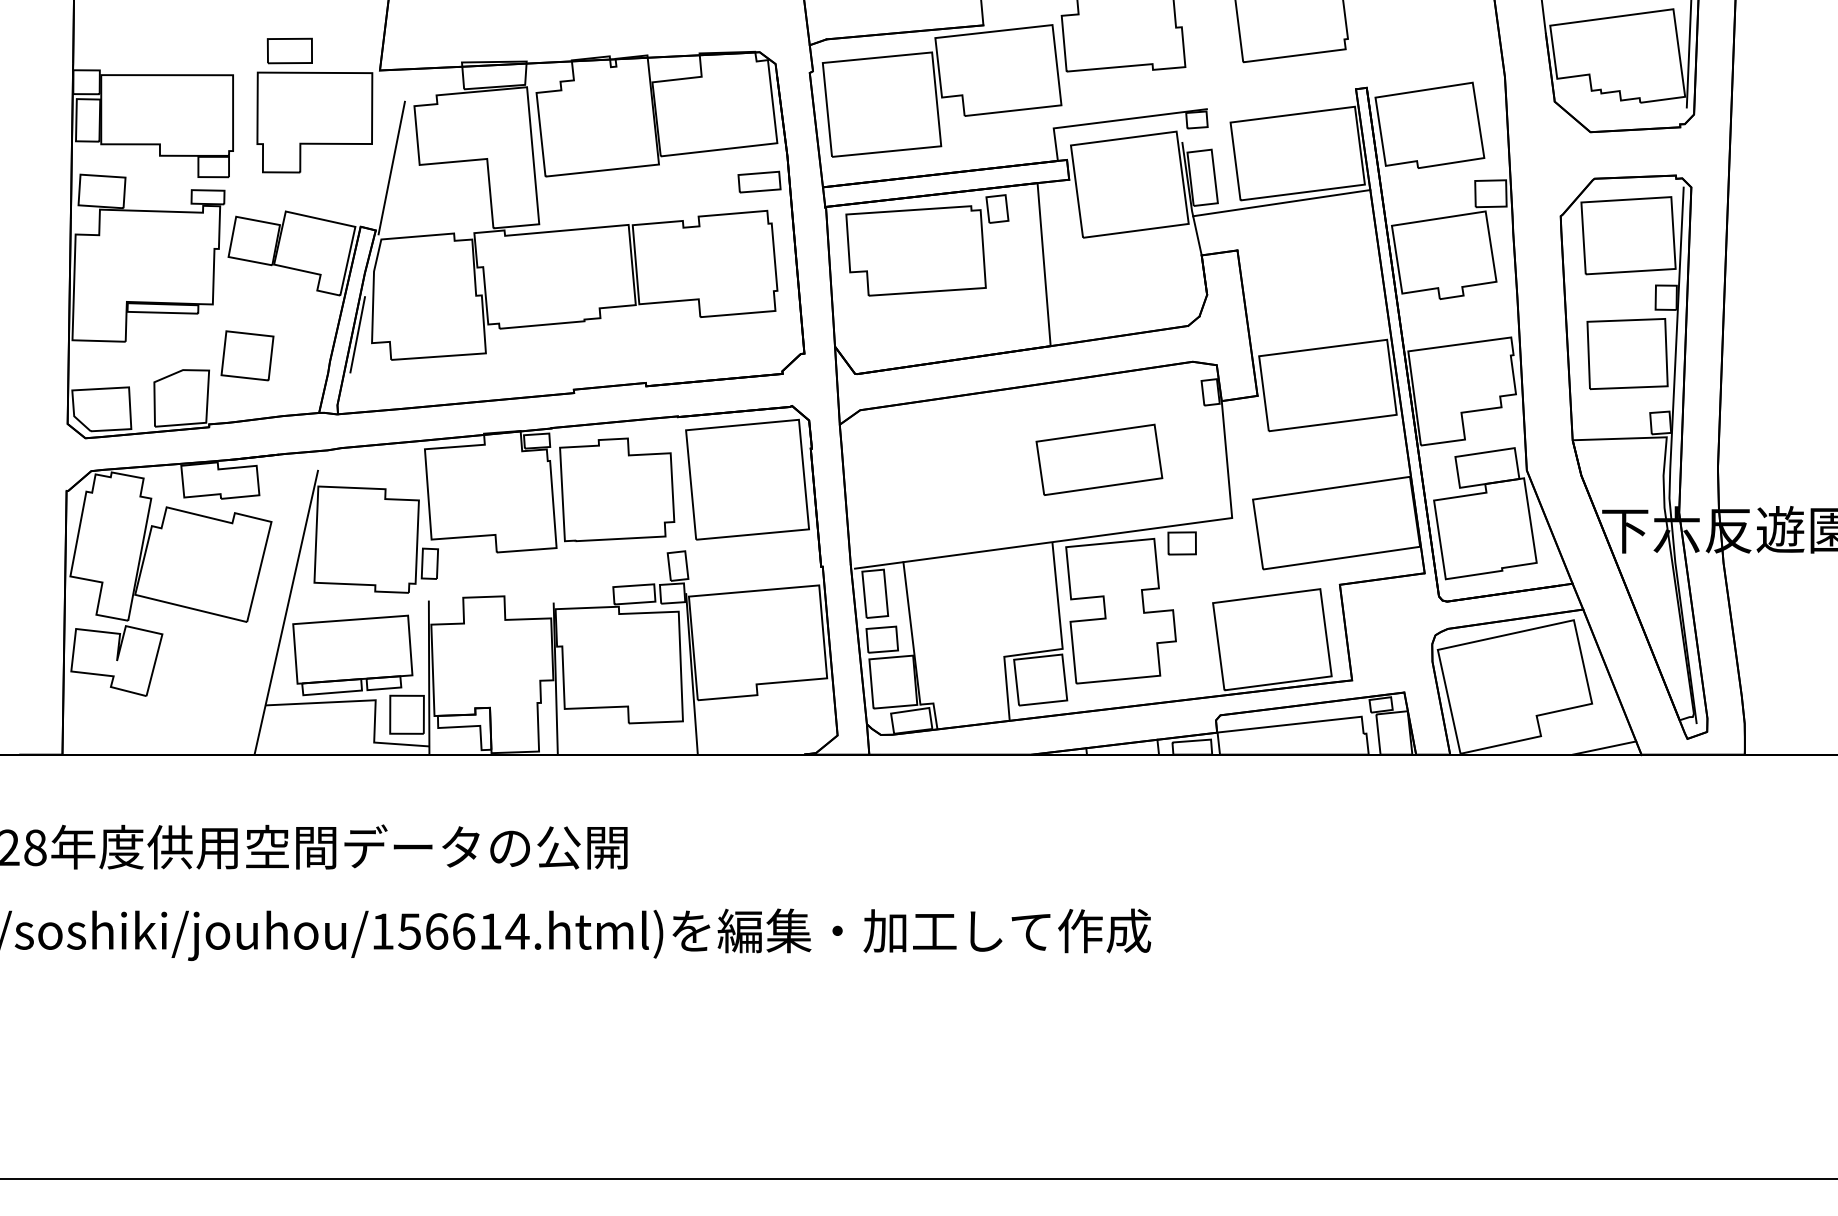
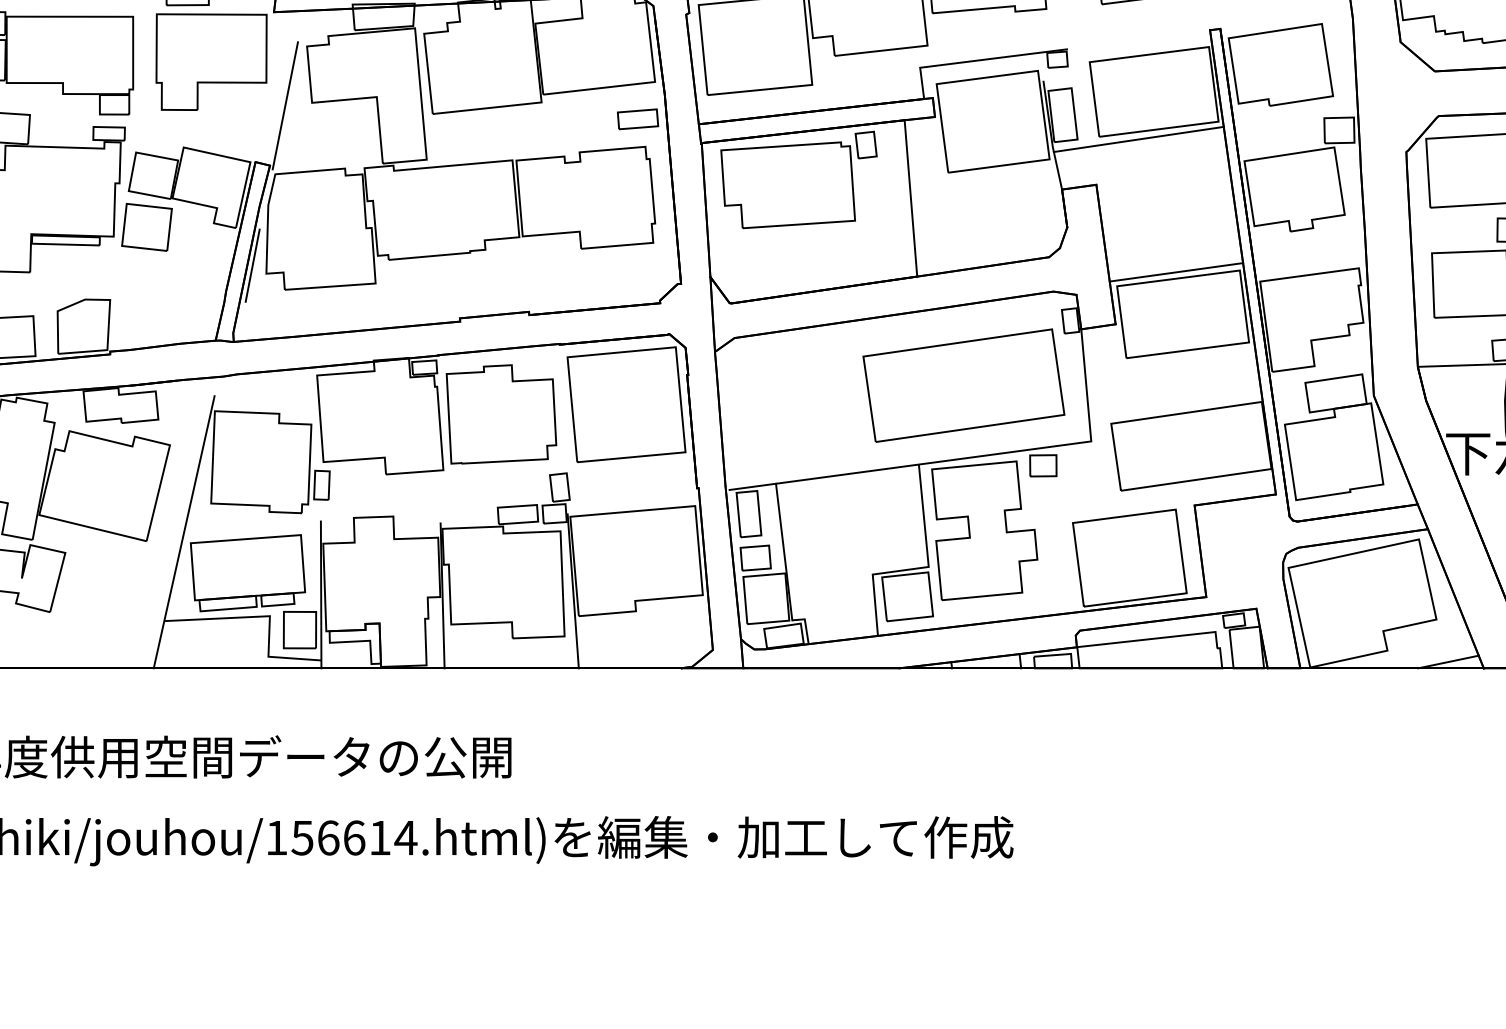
line: (1320, 341) -> (1175, 272), added
part: (247, 355) -> (146, 227), moved
part: (1099, 459) -> (964, 385), size x1.67

